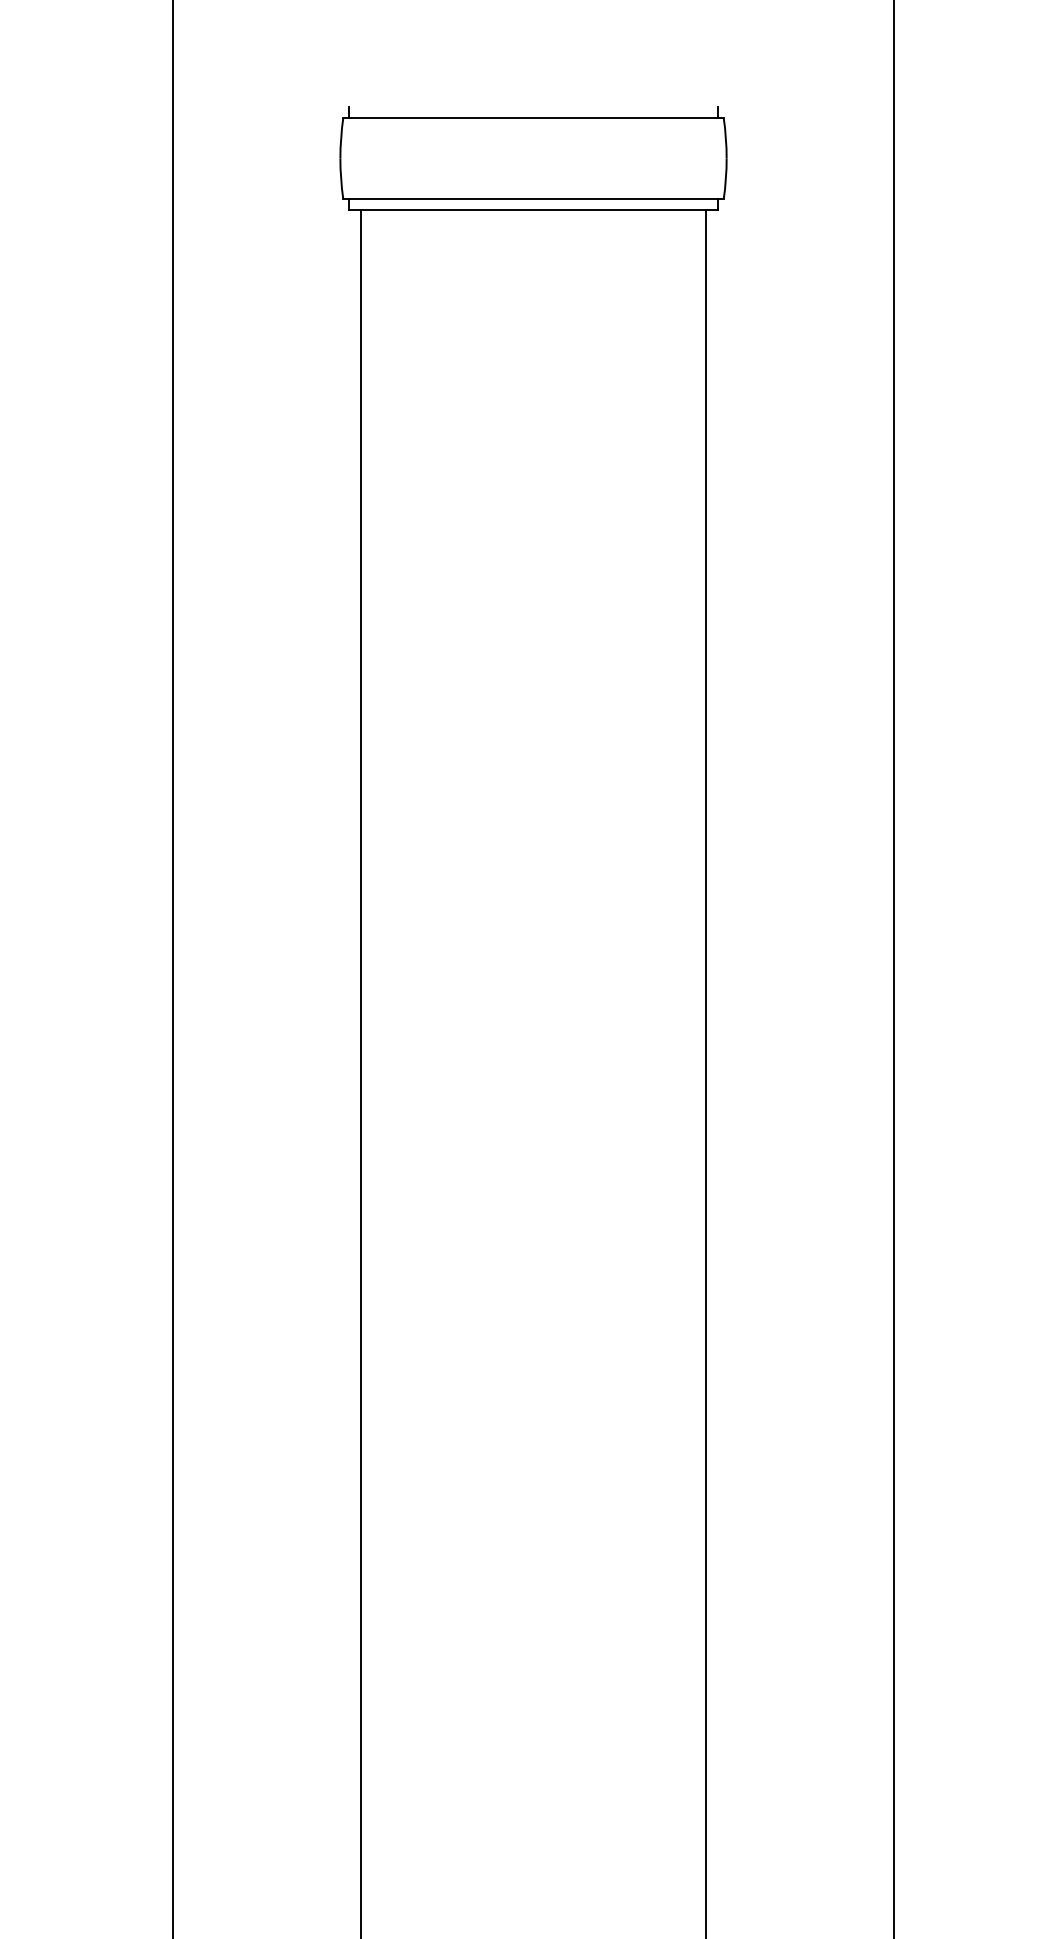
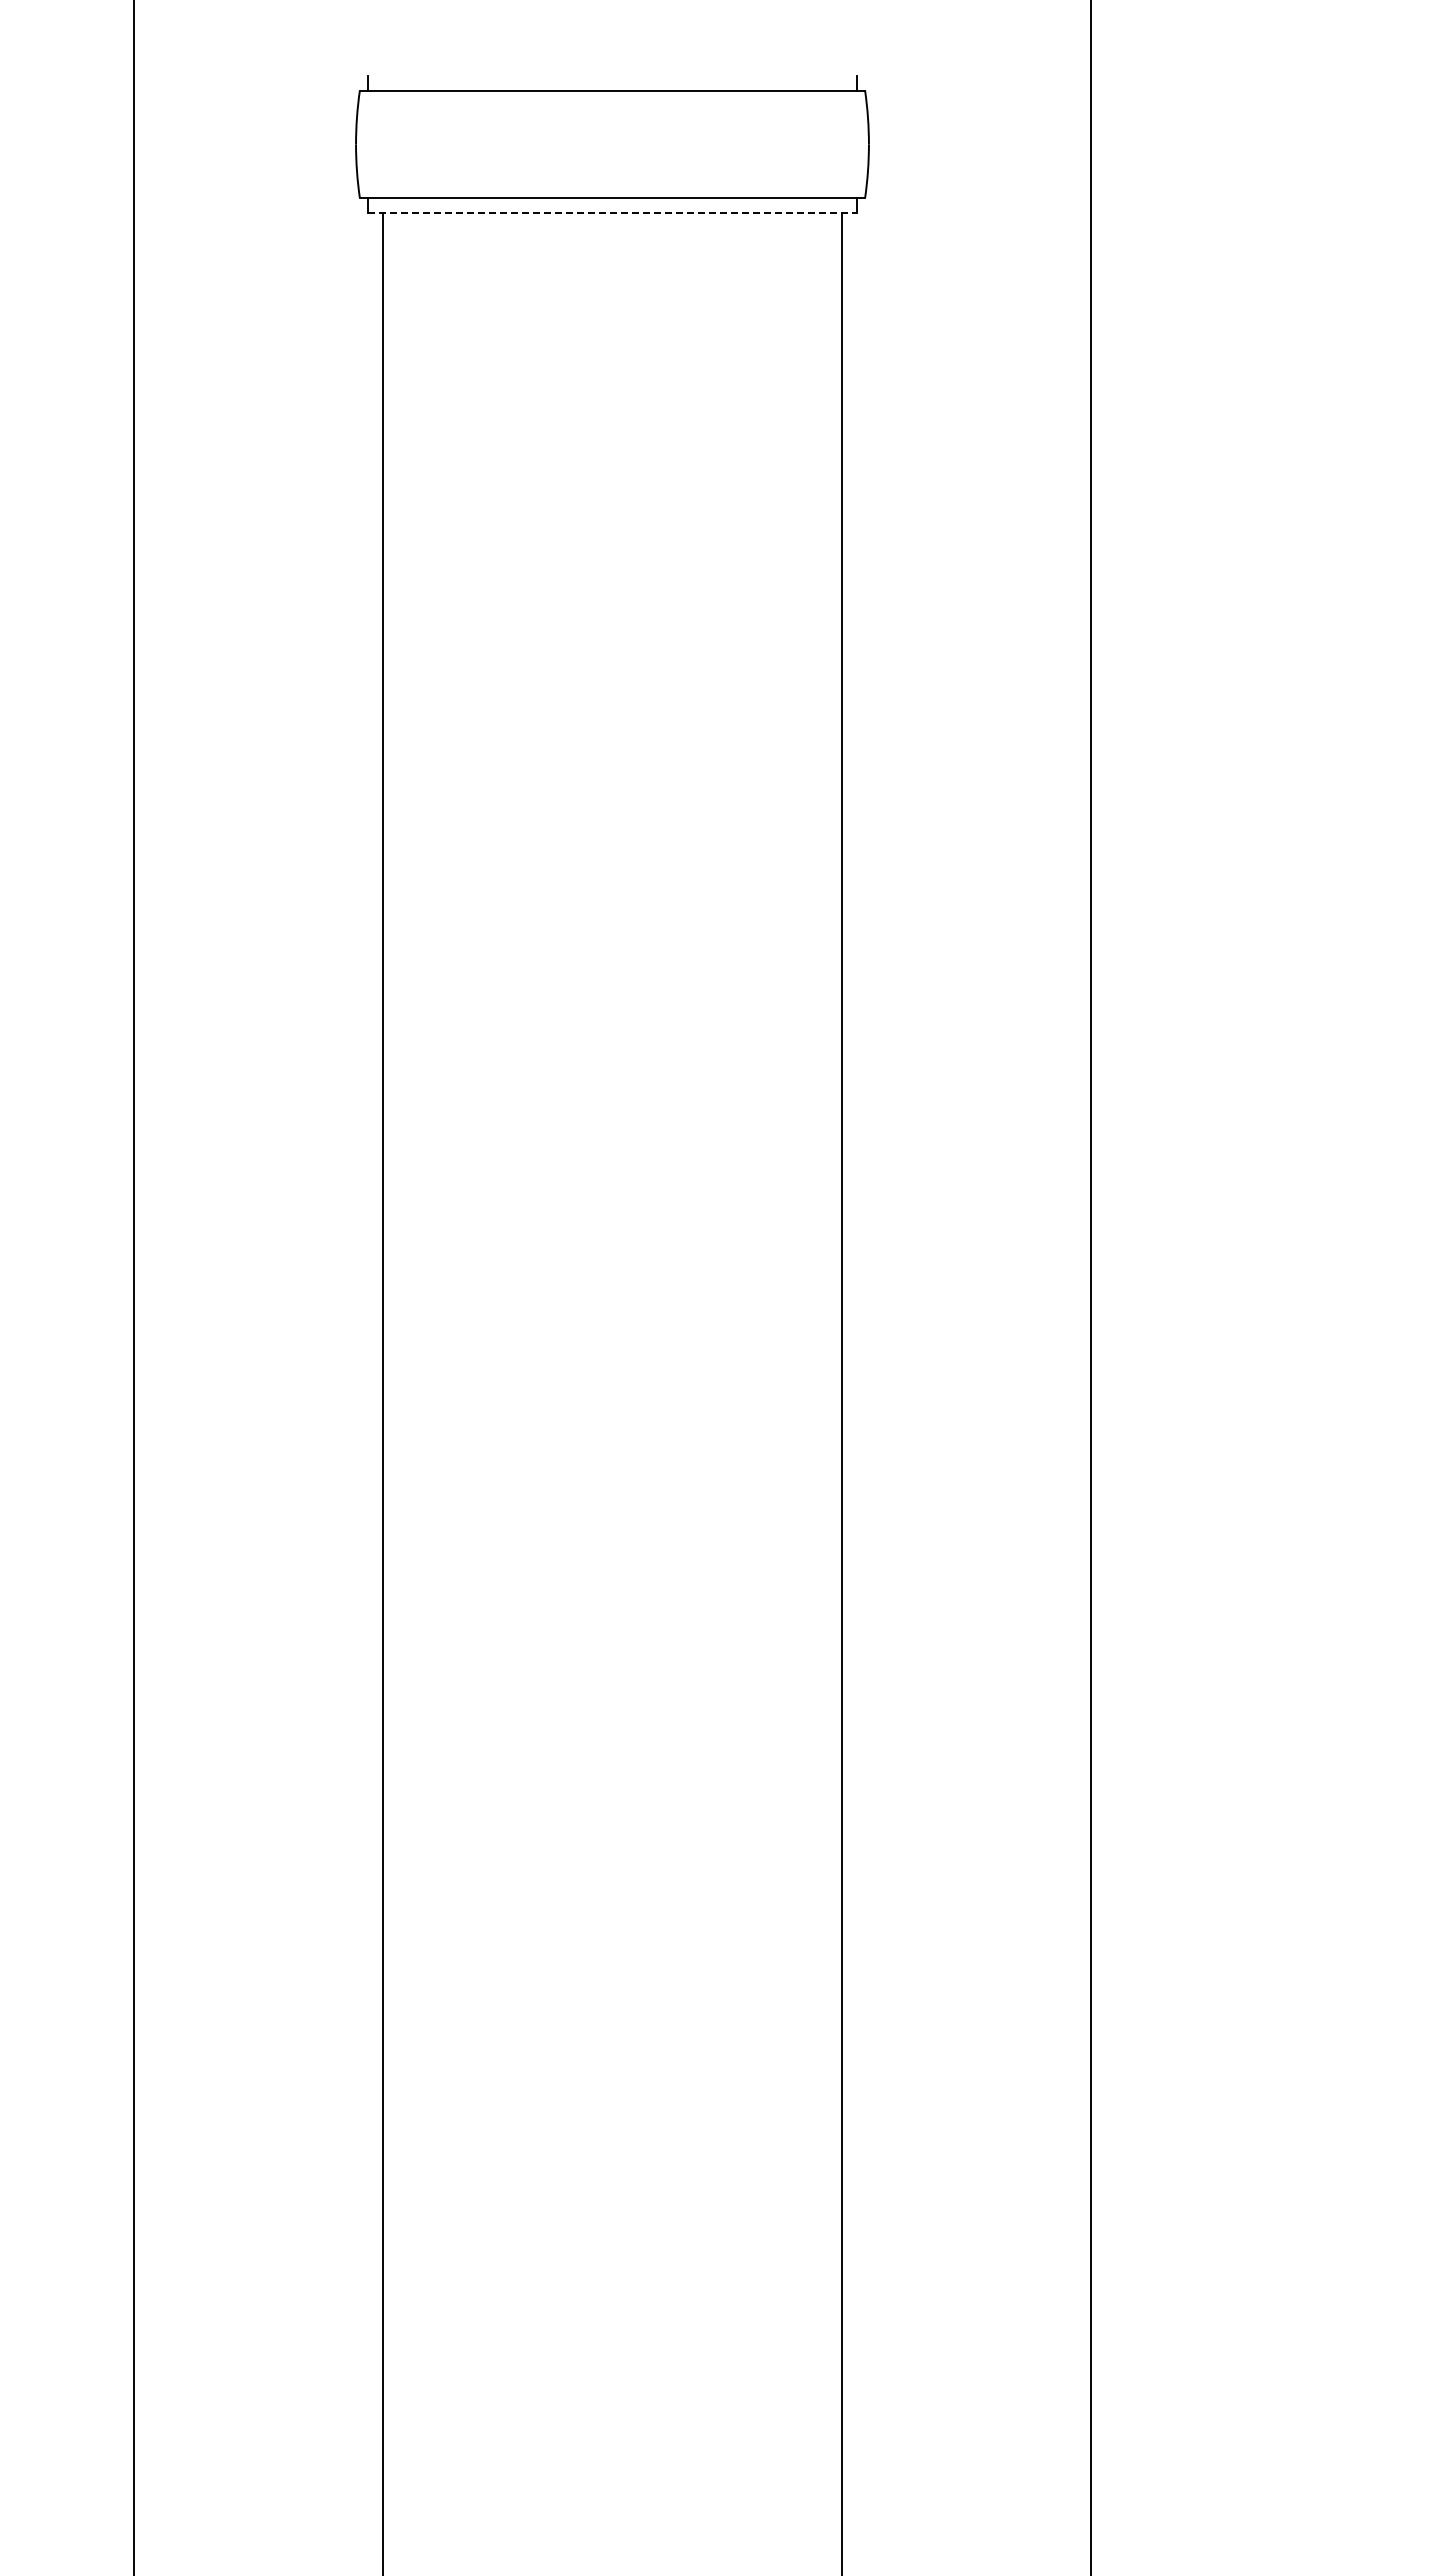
line: (533, 210) -> (612, 213), solid -> dashed

